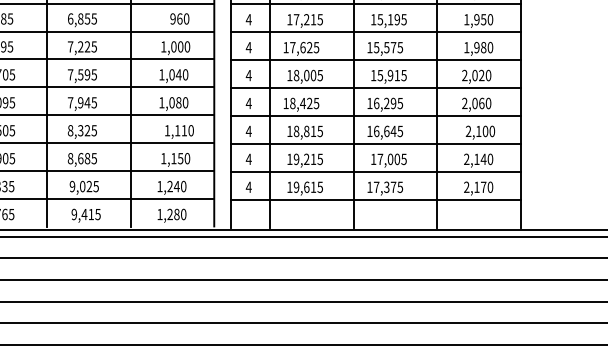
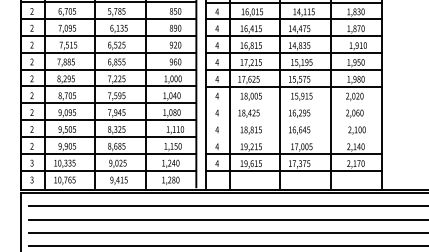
line: (375, 87) -> (293, 103), removed
line: (375, 115) -> (293, 120), removed
line: (375, 144) -> (293, 137), removed

